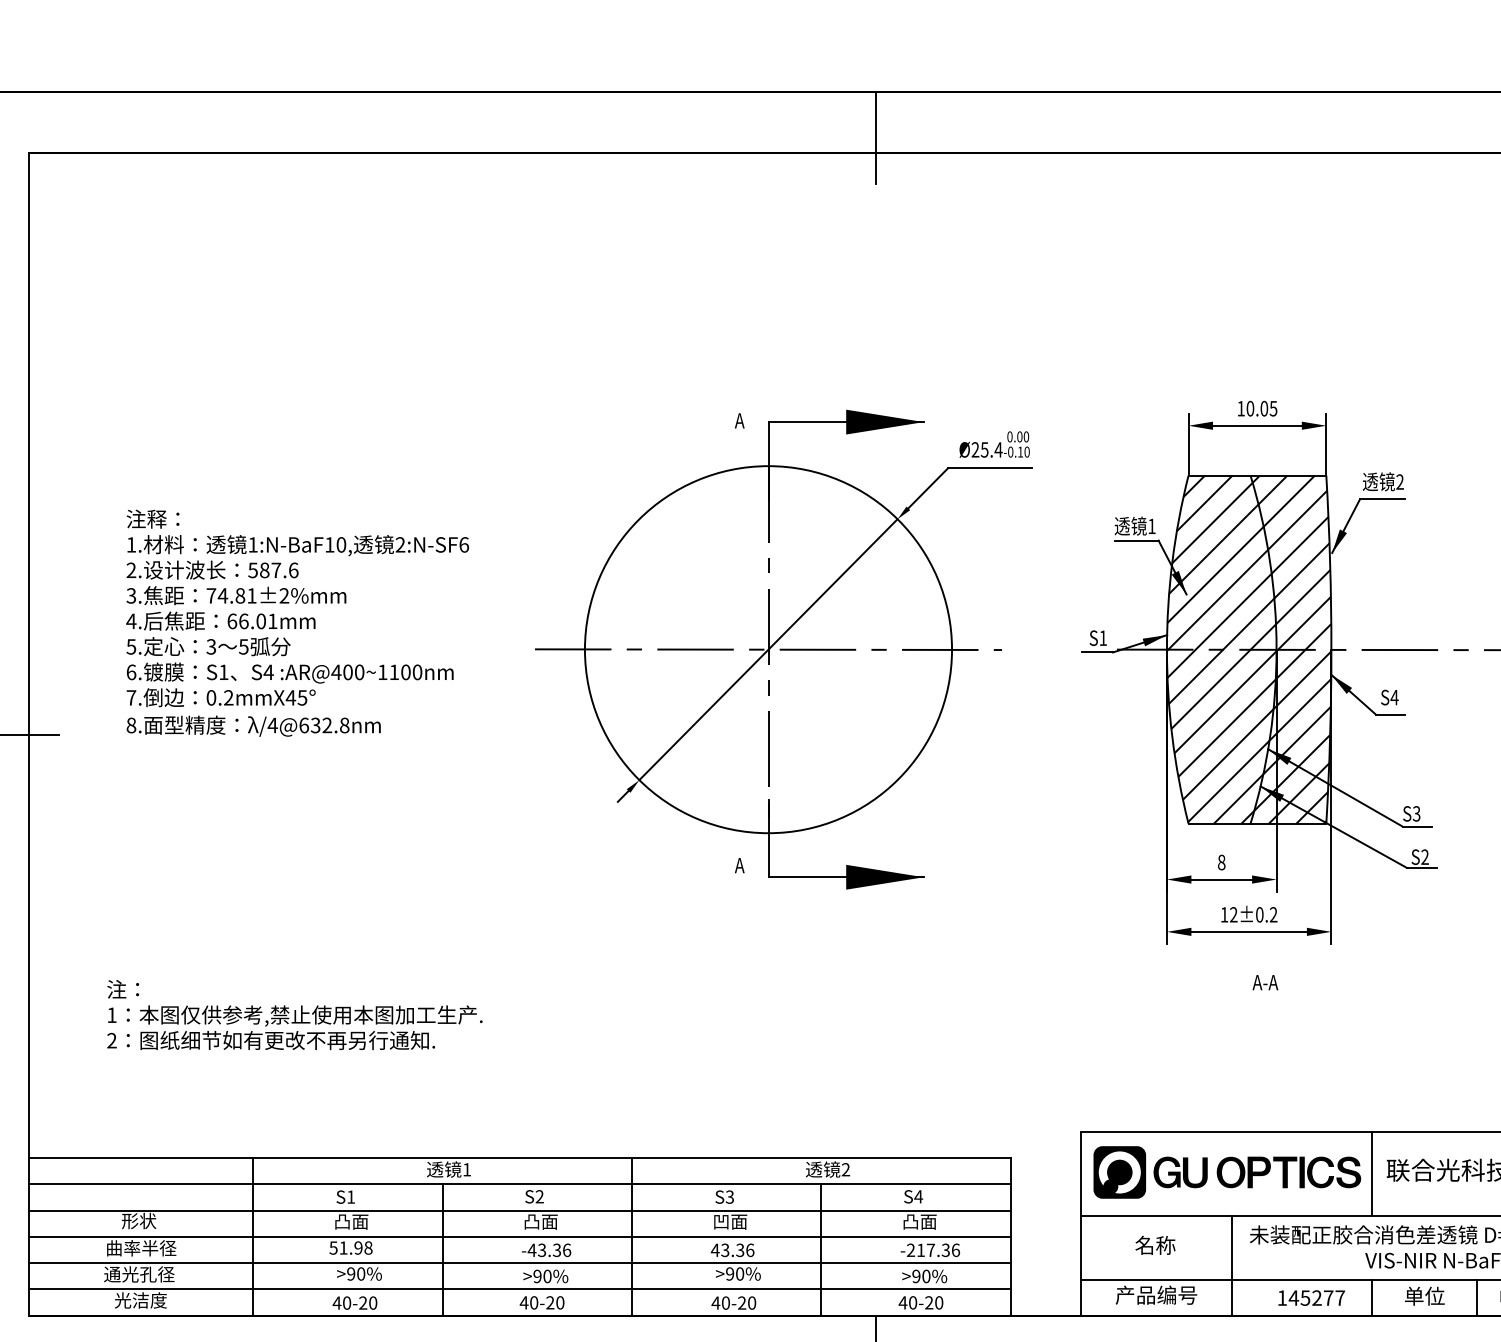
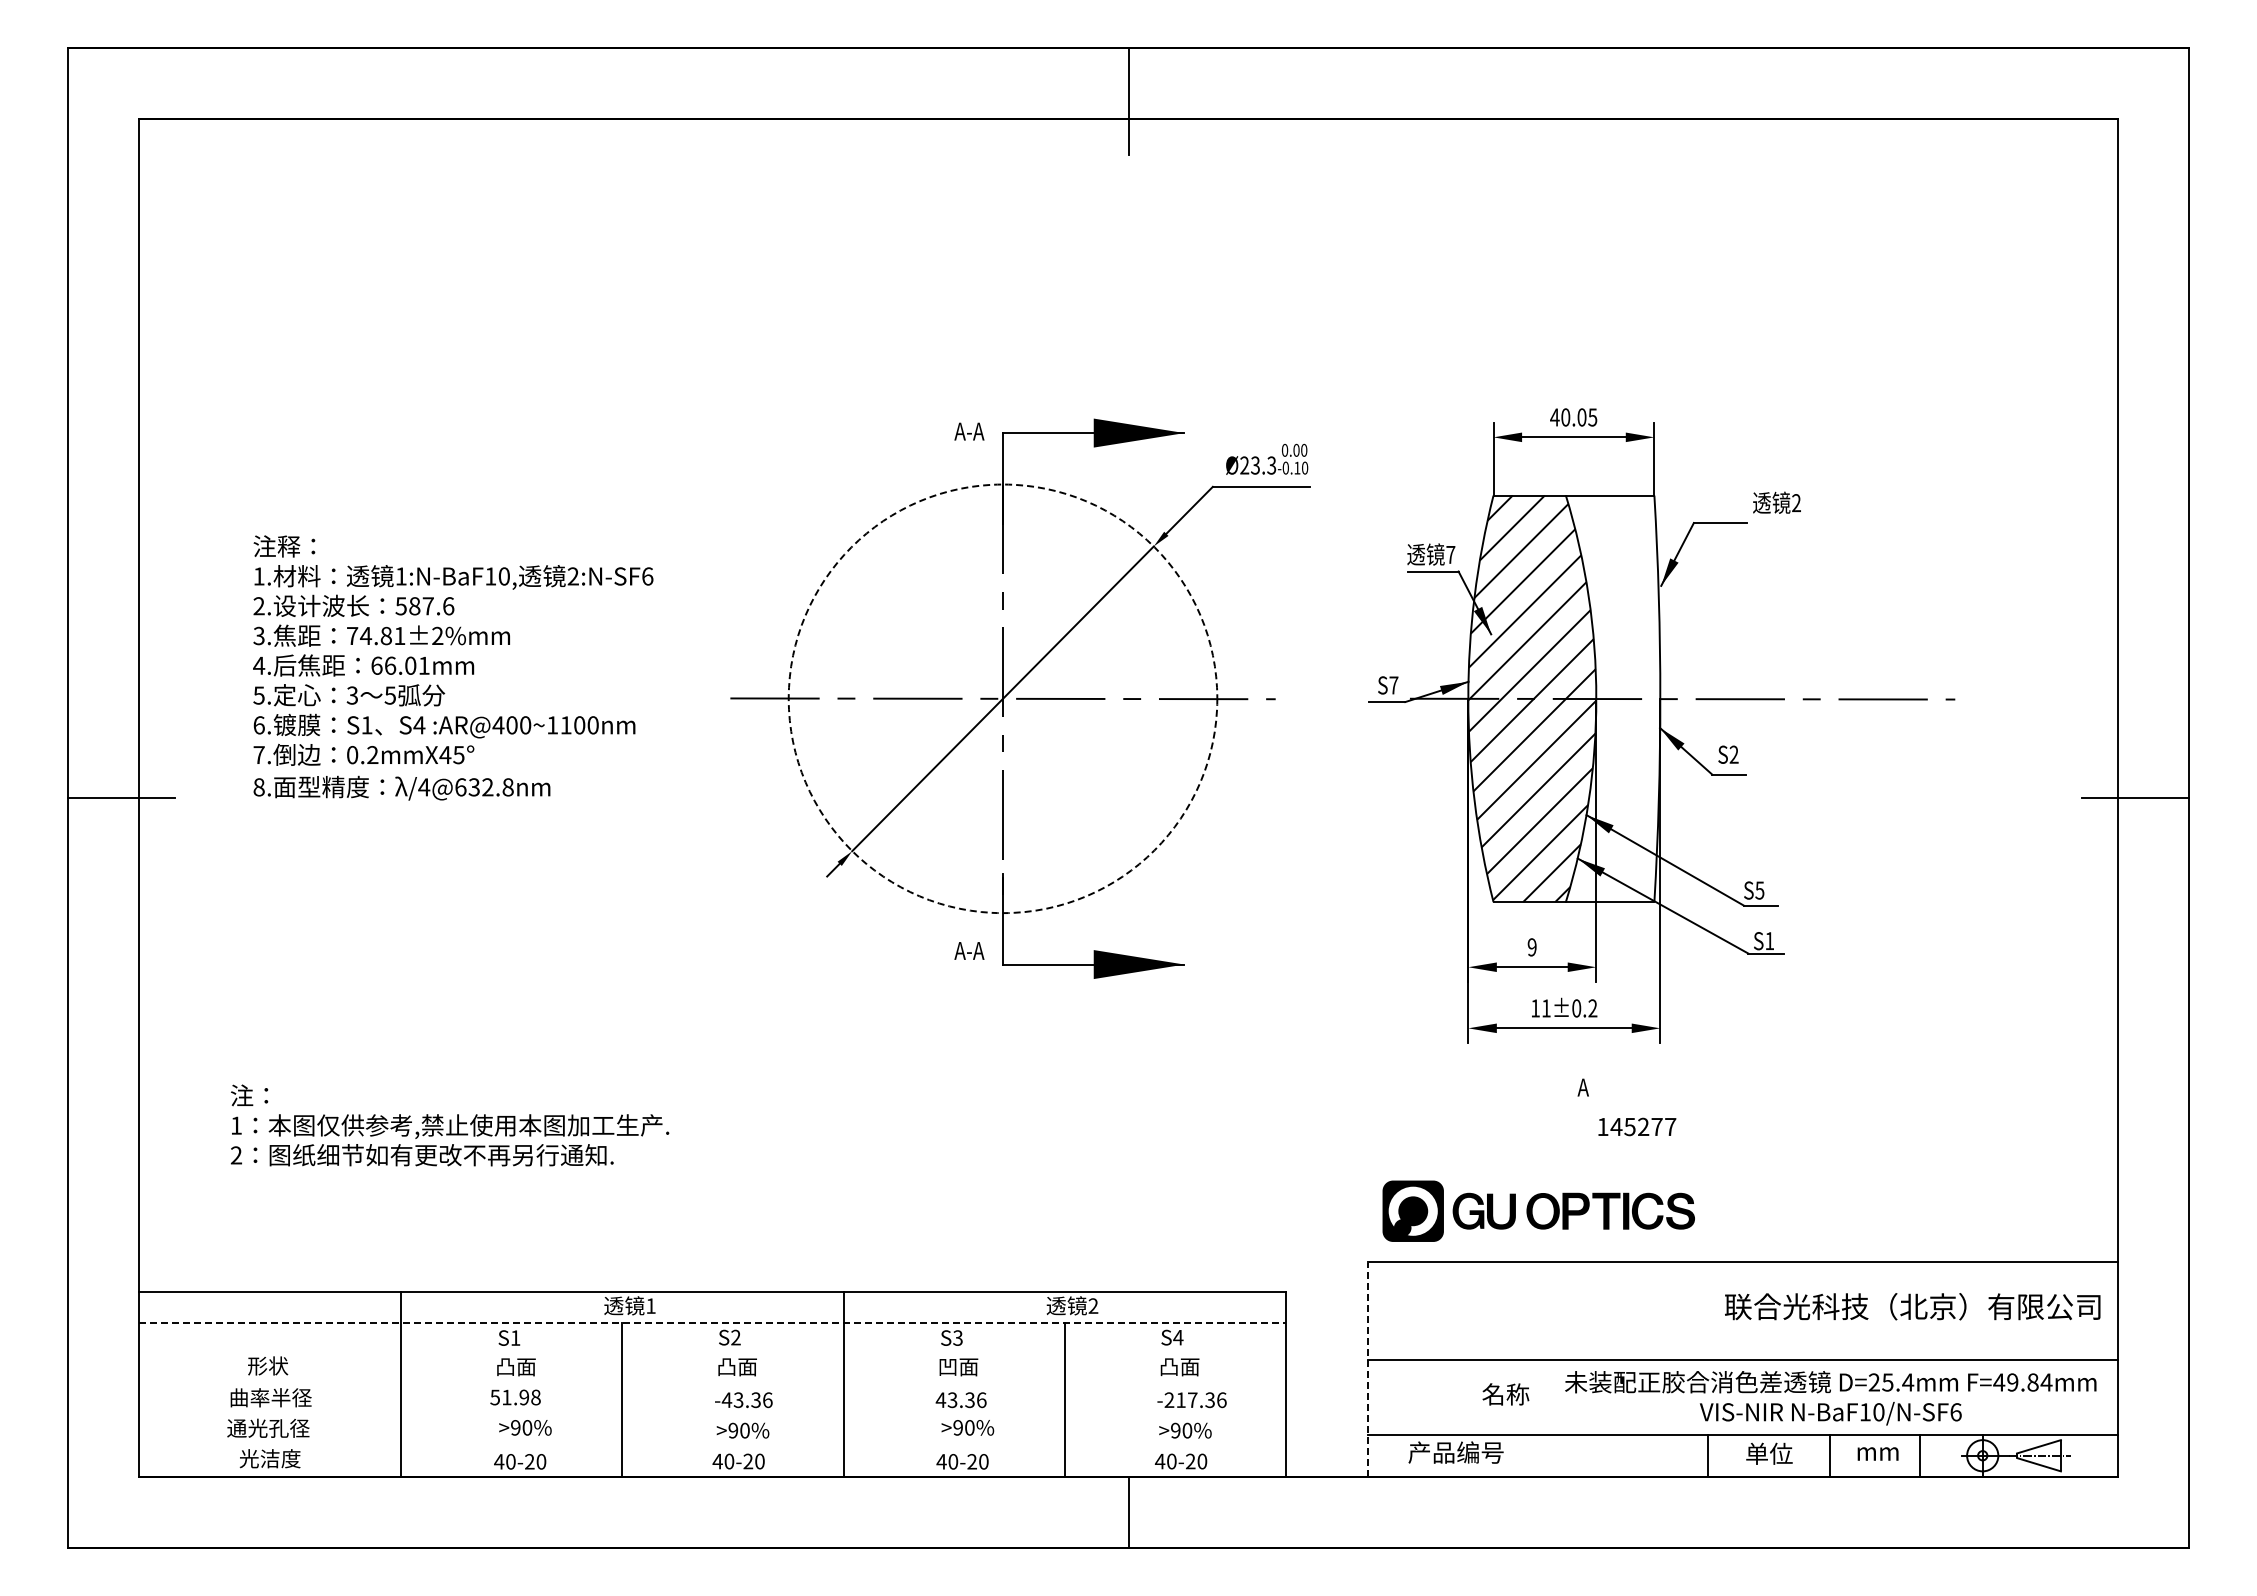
text: (1240, 408) -> (1554, 417), 10.05 -> 40.05
text: (739, 420) -> (969, 431), A -> A-A
text: (991, 449) -> (1263, 465), Ø25.4 -> Ø23.3
text: (1382, 481) -> (1776, 502), moved
text: (1151, 526) -> (1450, 554), 1 -> 7
text: (1102, 638) -> (1393, 685), S1 -> S7
circle: (768, 649) -> (1002, 698), solid -> dashed
hatch: (1290, 649) -> (1612, 698), removed
text: (1394, 697) -> (1733, 754), S4 -> S2
text: (1416, 813) -> (1759, 890), S3 -> S5
text: (1424, 856) -> (1769, 940), S2 -> S1
text: (1221, 862) -> (1531, 947), 8 -> 9
text: (739, 865) -> (969, 950), A -> A-A
text: (1233, 914) -> (1545, 1008), 12±0.2 -> 11±0.2
text: (1265, 982) -> (1583, 1087), A-A -> A
part: (1227, 1171) -> (1538, 1210), moved
line: (1372, 1173) -> (1708, 1310), removed
line: (520, 1184) -> (713, 1323), solid -> dashed
line: (519, 1210) -> (712, 1353), removed
line: (1080, 1224) -> (1367, 1369), solid -> dashed
line: (519, 1236) -> (712, 1384), removed
text: (1155, 1245) -> (1505, 1394), moved
line: (519, 1263) -> (712, 1415), removed
line: (1232, 1265) -> (1544, 1417), removed
line: (519, 1289) -> (712, 1445), removed
text: (1311, 1297) -> (1637, 1126), moved

